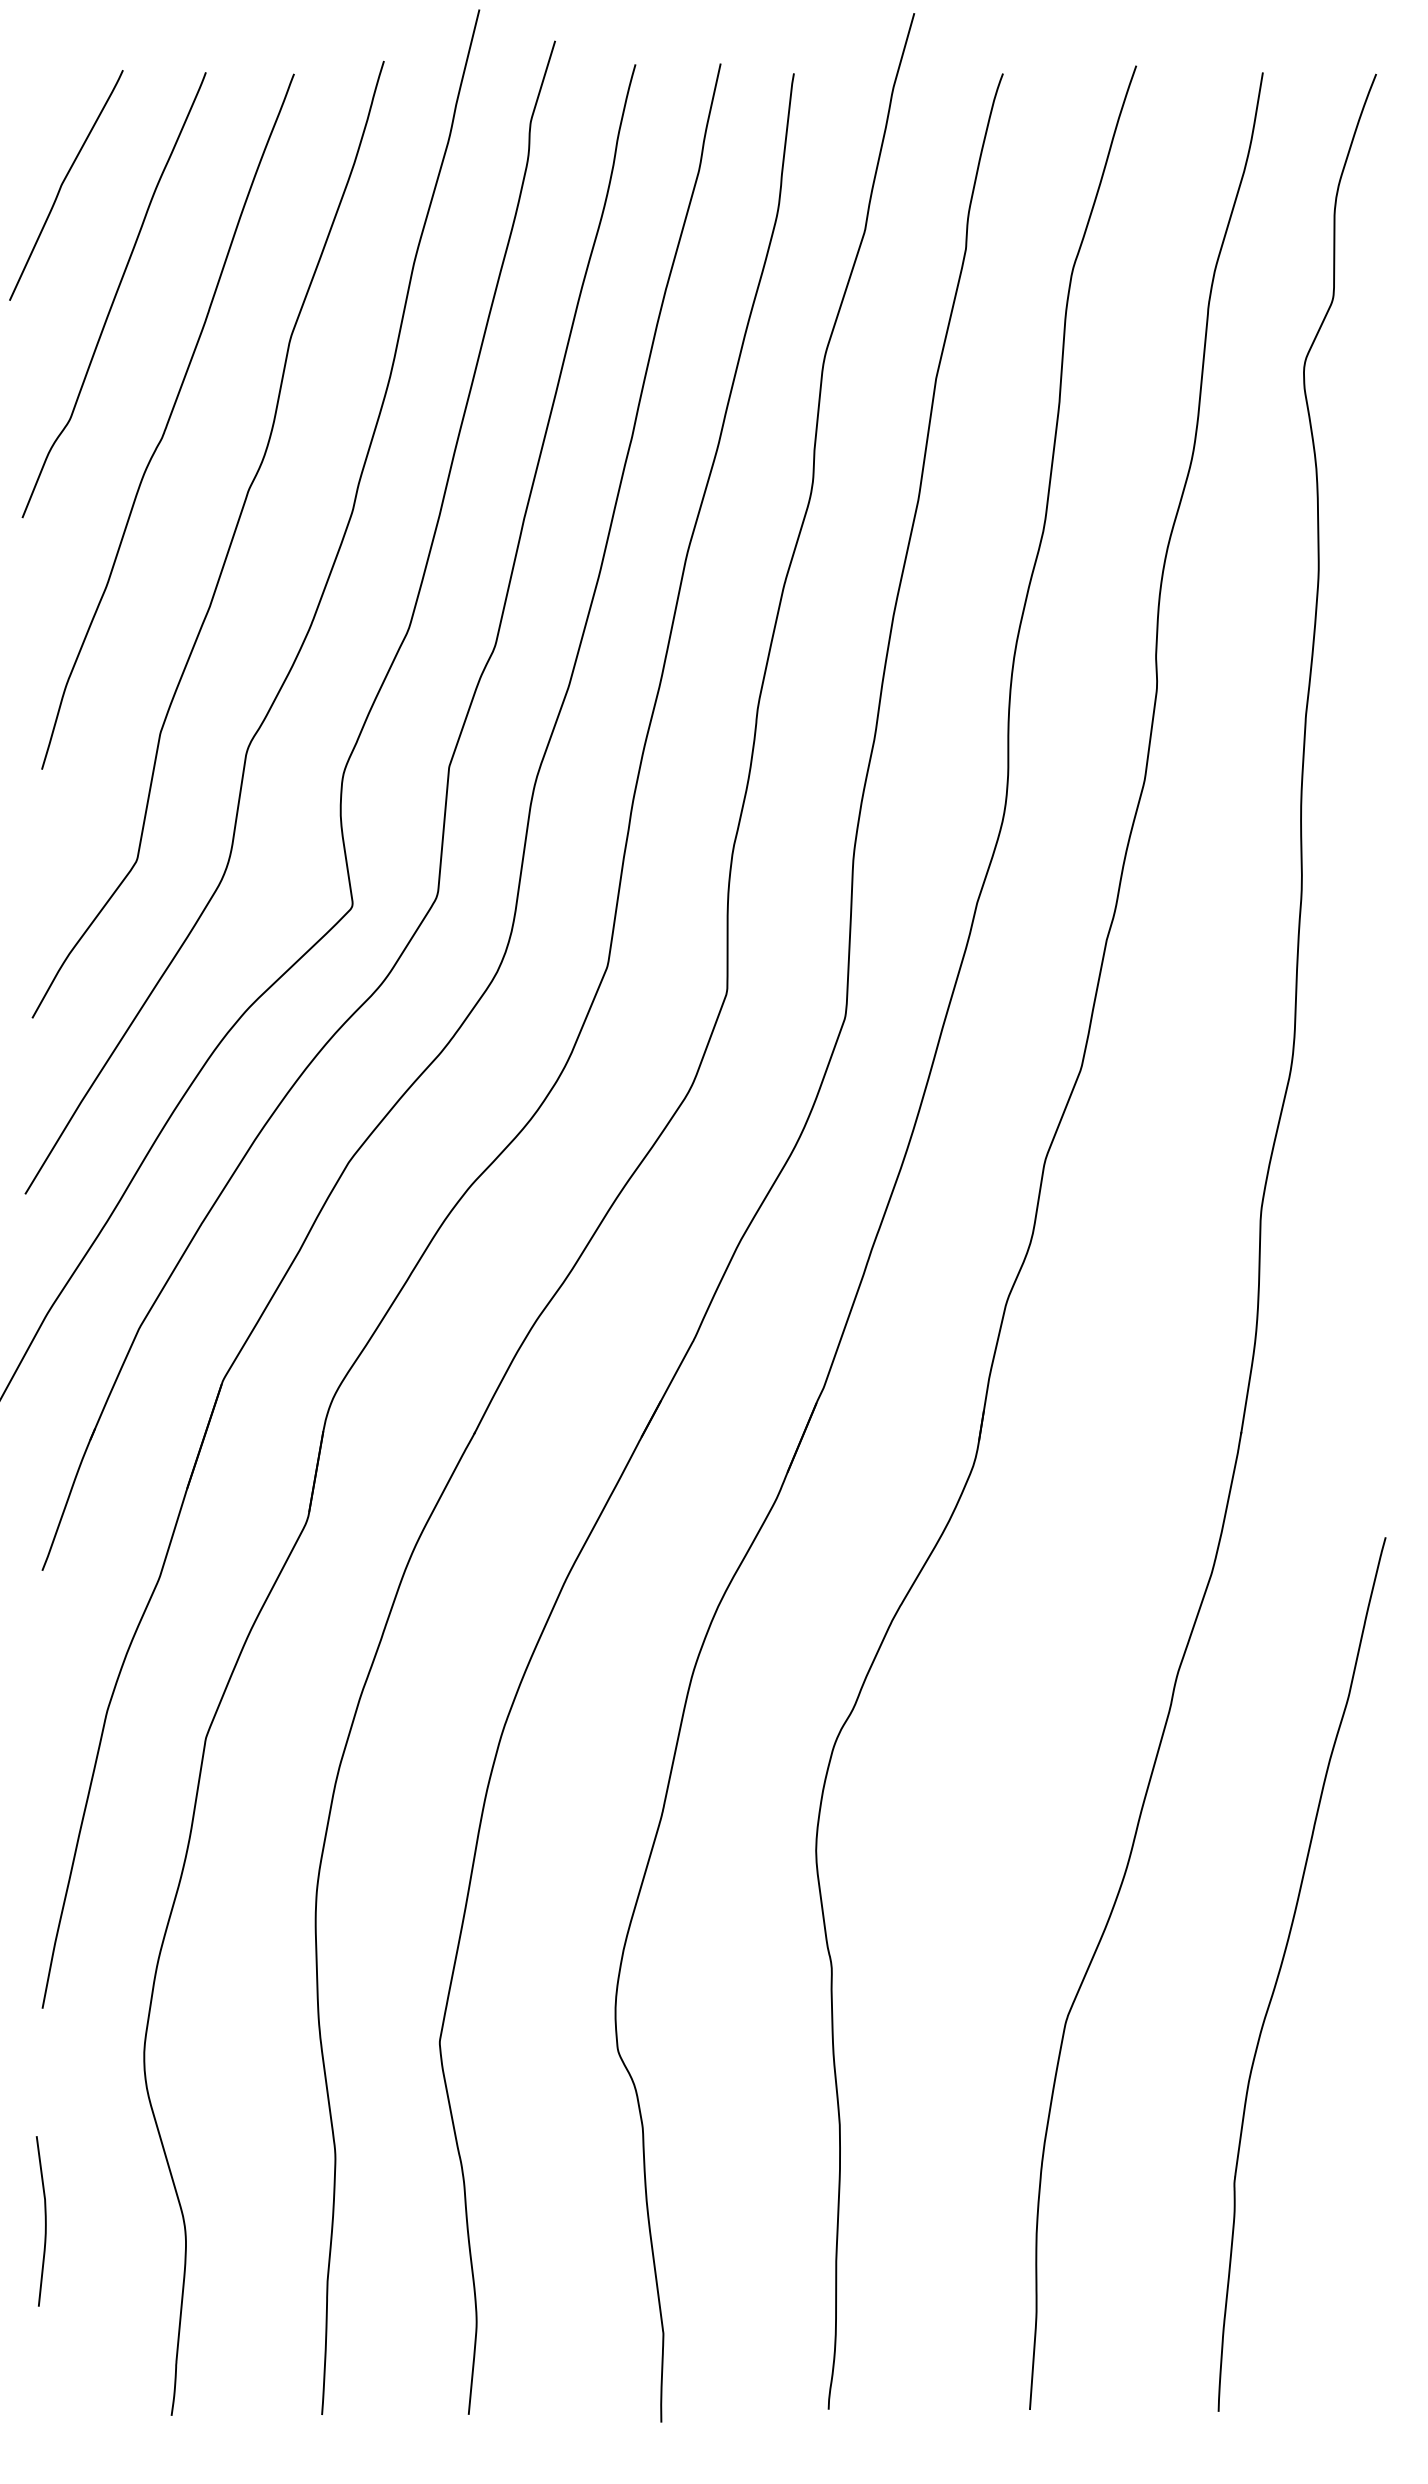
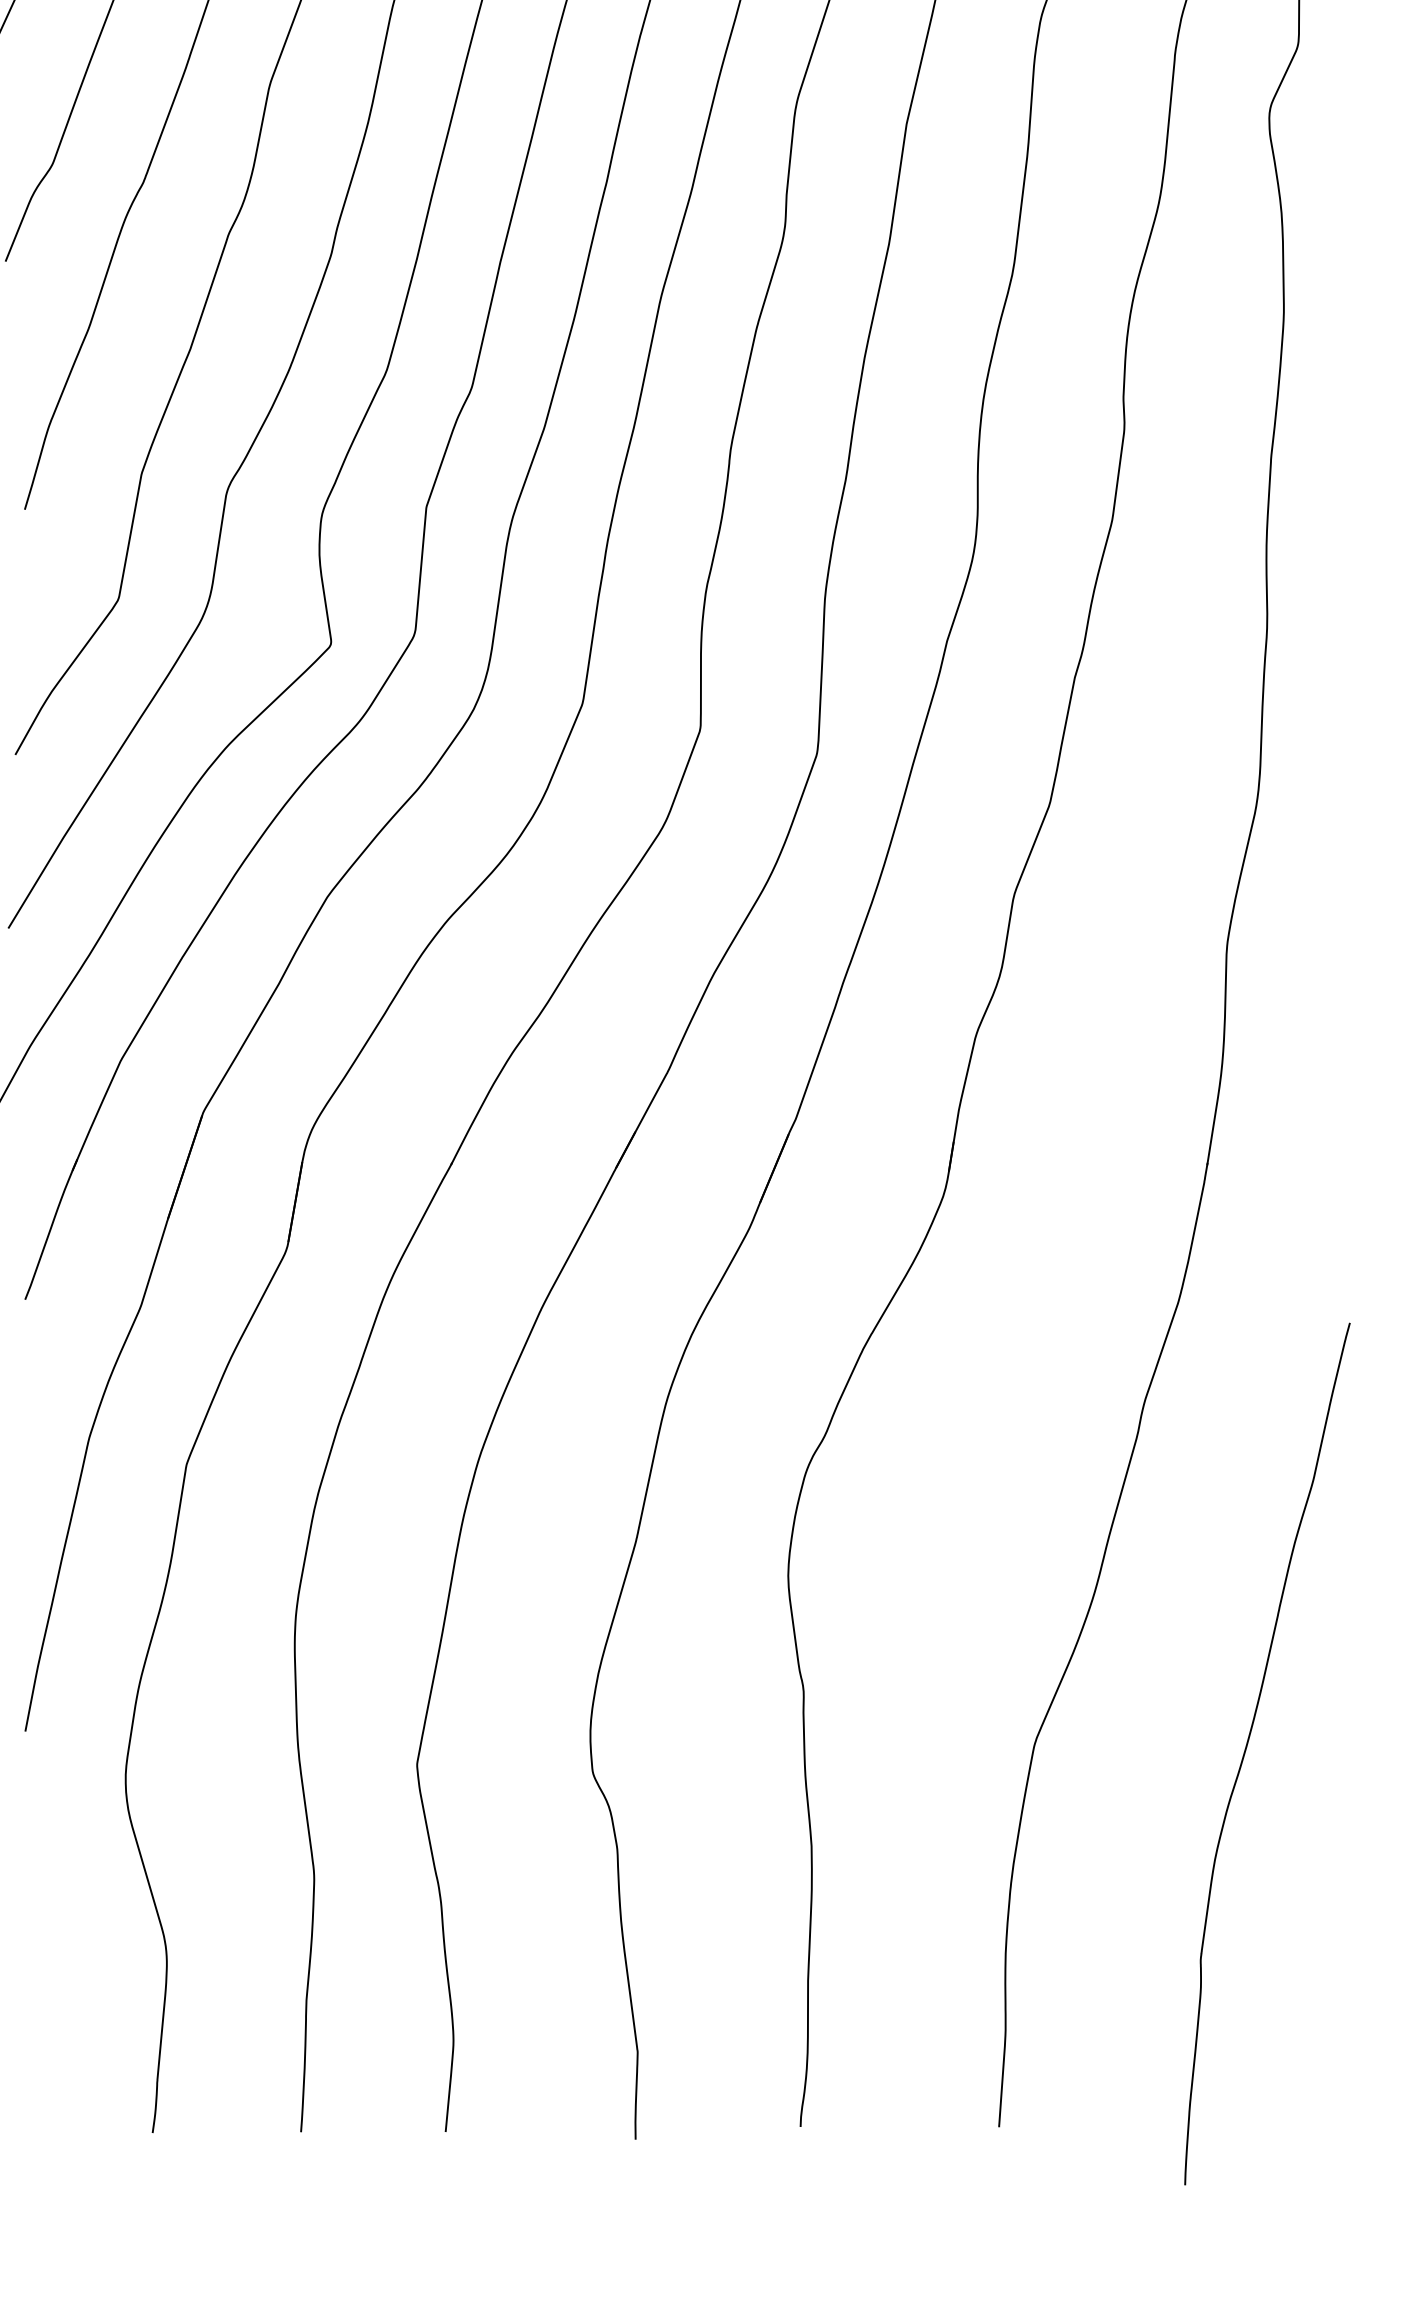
curve: (1281, 1968) -> (1247, 1748), moved
curve: (44, 2221) -> (27, 1941), removed

